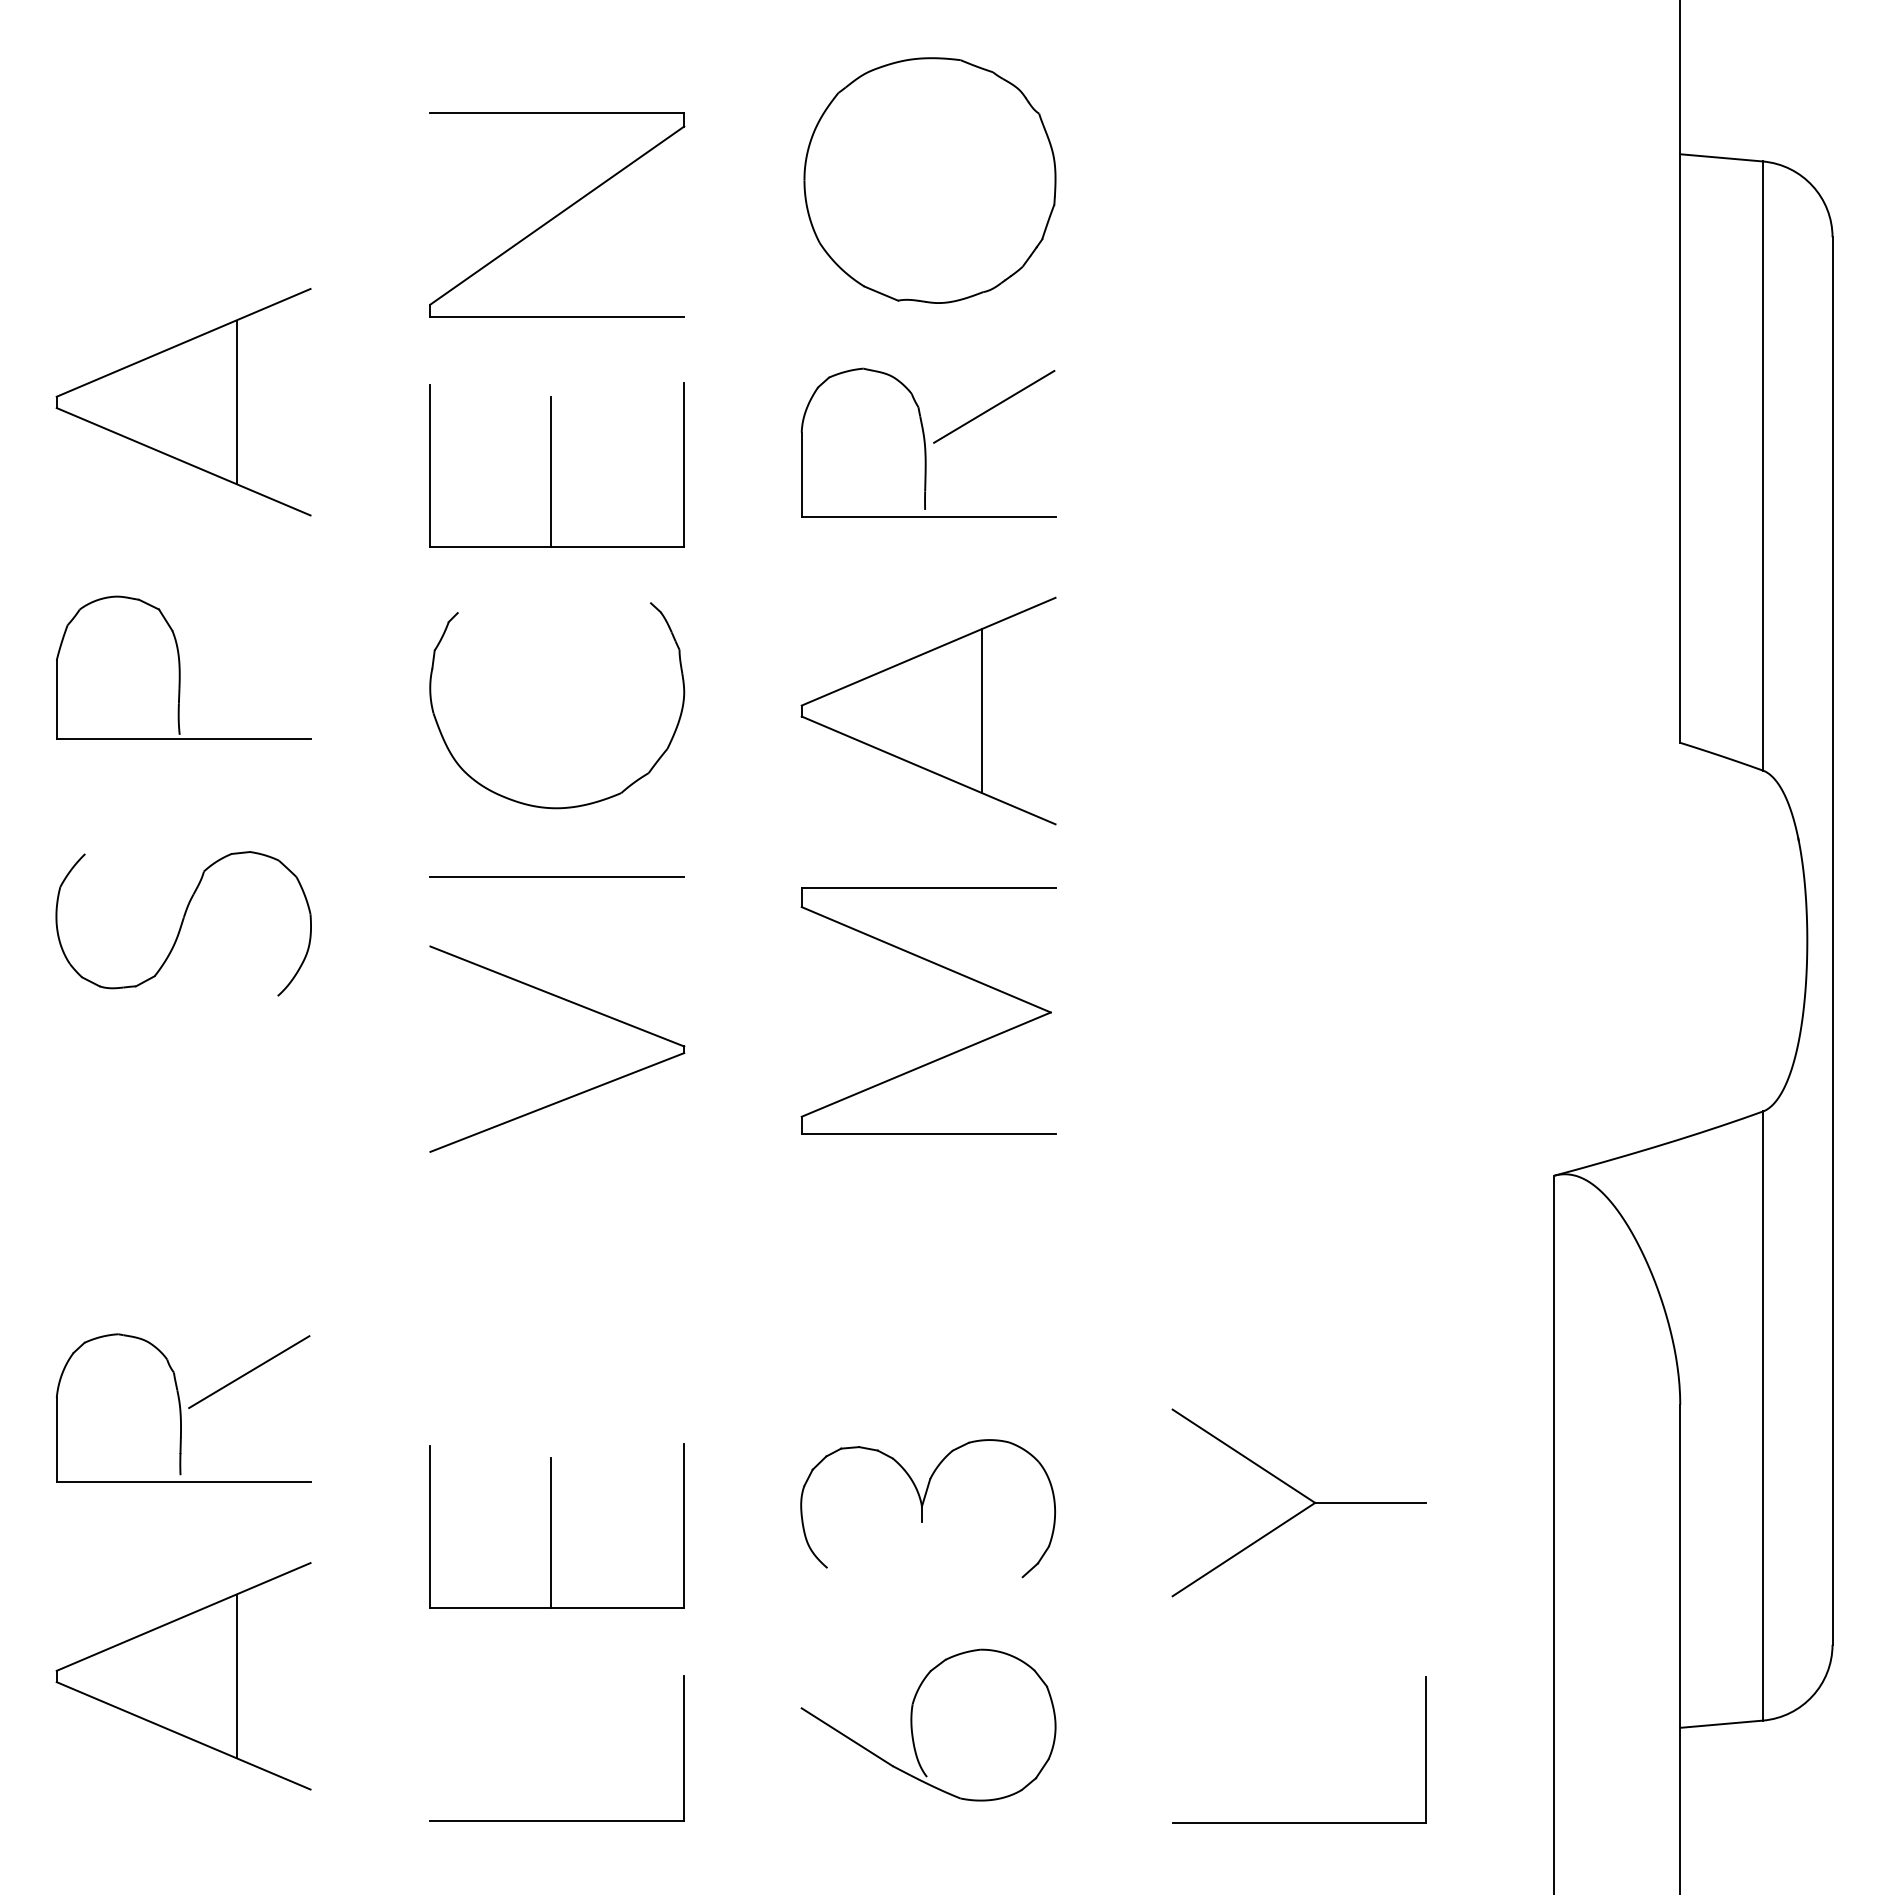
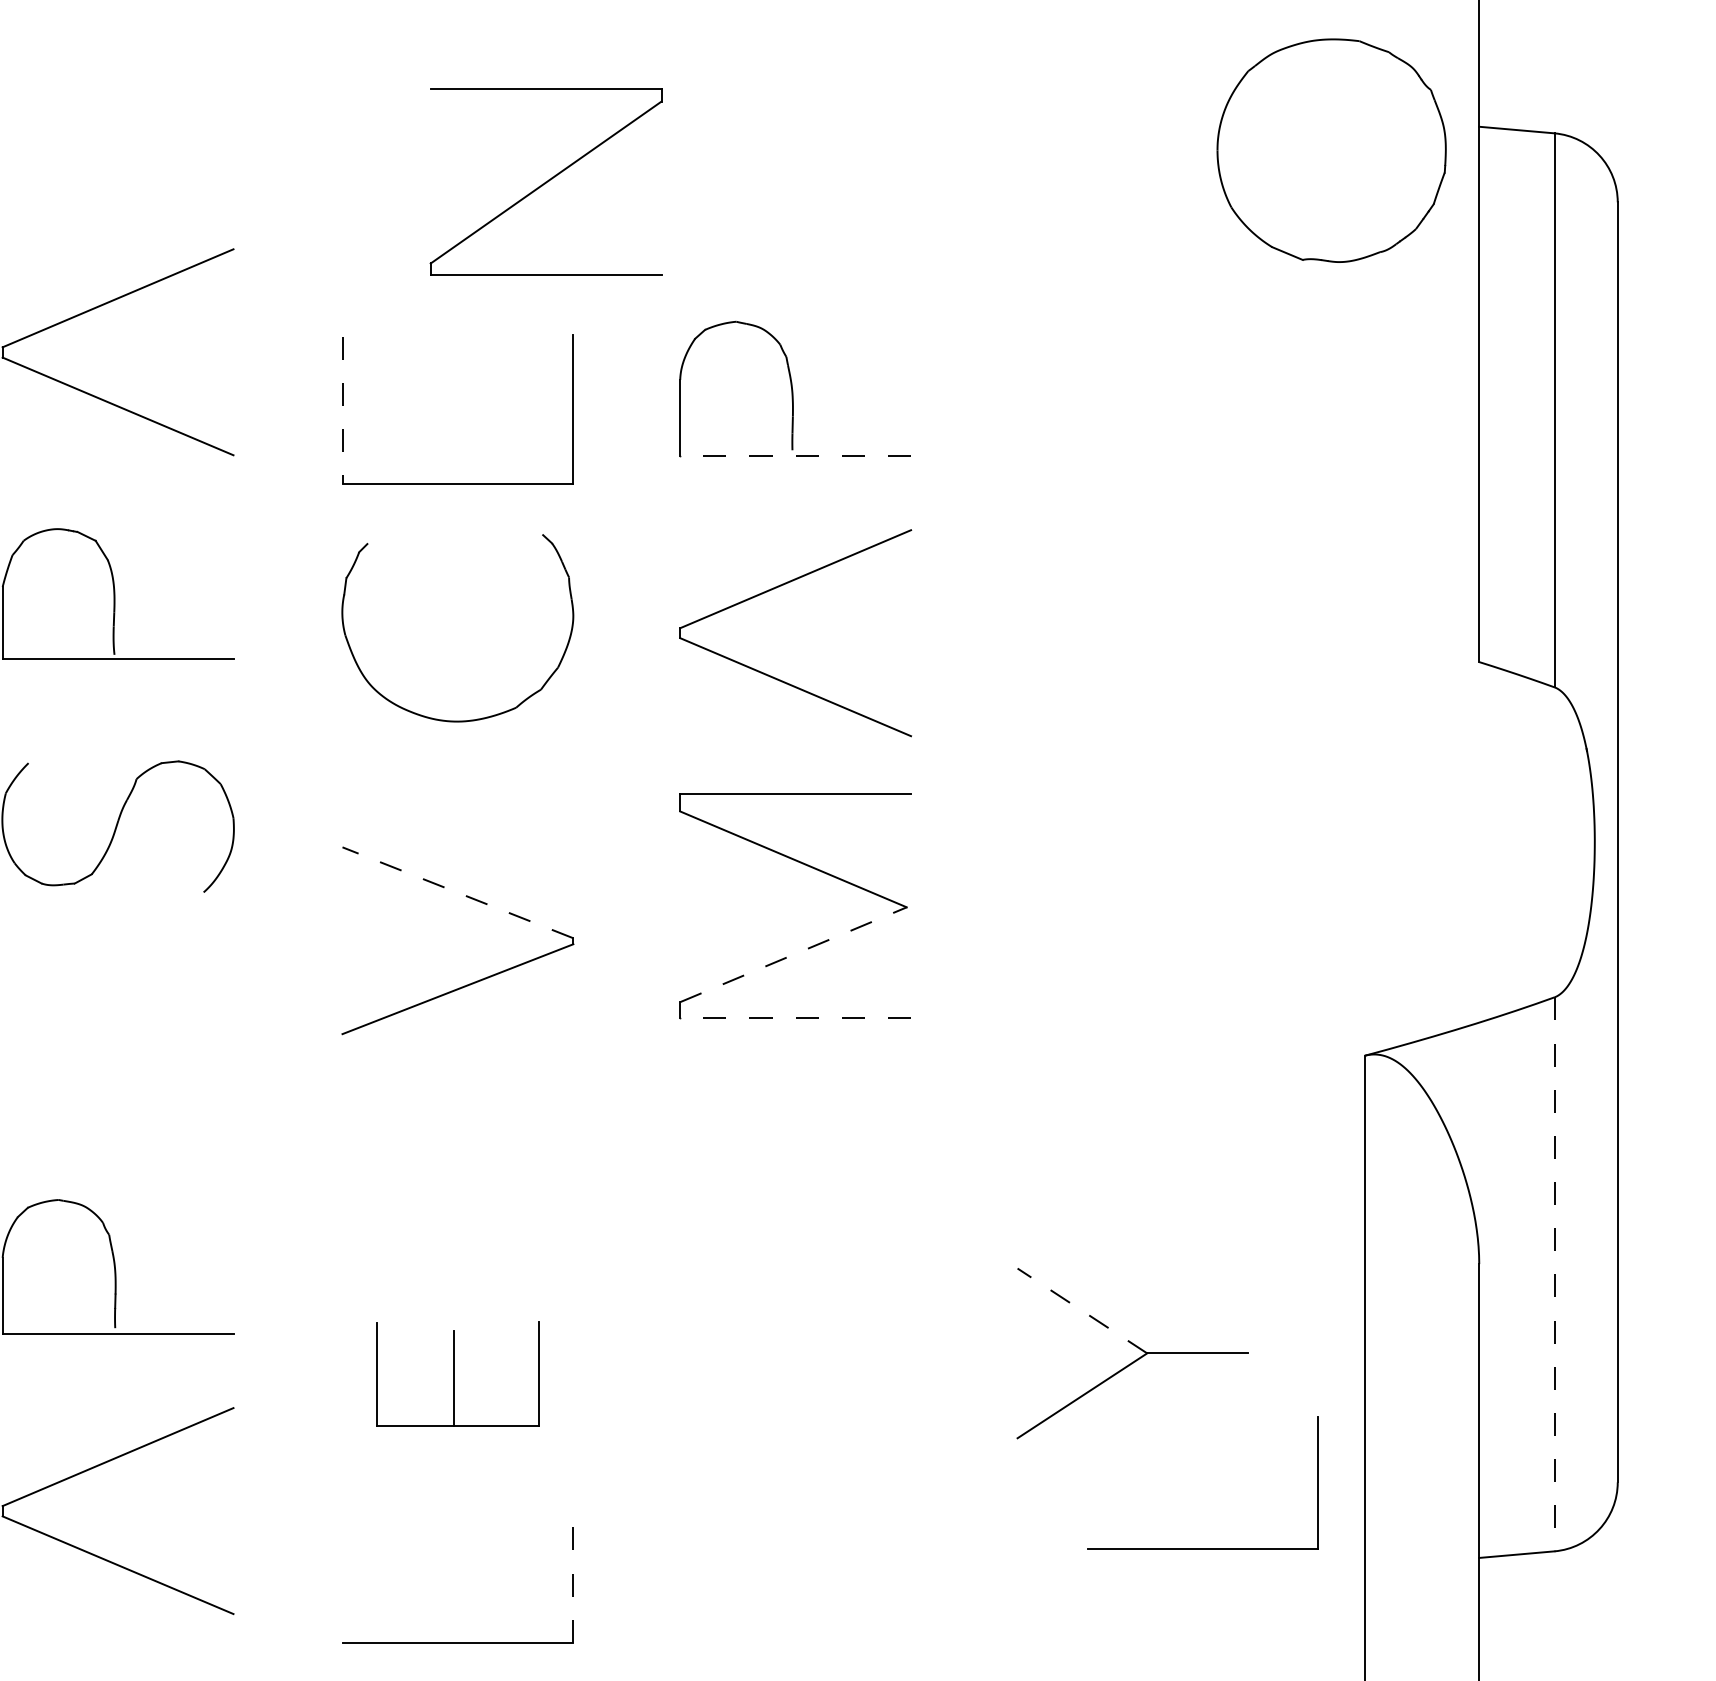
part: (929, 180) -> (1331, 150), moved
part: (557, 214) -> (546, 181), moved
line: (236, 402) -> (166, 352), removed
line: (994, 406) -> (855, 356), removed
line: (430, 465) -> (342, 409), solid -> dashed
line: (551, 471) -> (452, 415), removed
line: (928, 516) -> (795, 456), solid -> dashed
line: (981, 711) -> (843, 633), removed
line: (556, 876) -> (457, 783), removed
line: (556, 996) -> (457, 892), solid -> dashed
line: (926, 1064) -> (793, 954), solid -> dashed
line: (928, 1134) -> (795, 1018), solid -> dashed
line: (249, 1372) -> (177, 1234), removed
line: (1763, 1416) -> (1554, 1274), solid -> dashed
line: (1243, 1456) -> (1082, 1311), solid -> dashed
part: (927, 1508) -> (794, 1358), removed
part: (556, 1525) -> (457, 1373), size x0.7
line: (236, 1676) -> (166, 1511), removed
part: (912, 1724) -> (780, 1554), removed
line: (684, 1748) -> (573, 1576), solid -> dashed
part: (1299, 1822) -> (1202, 1548), moved

